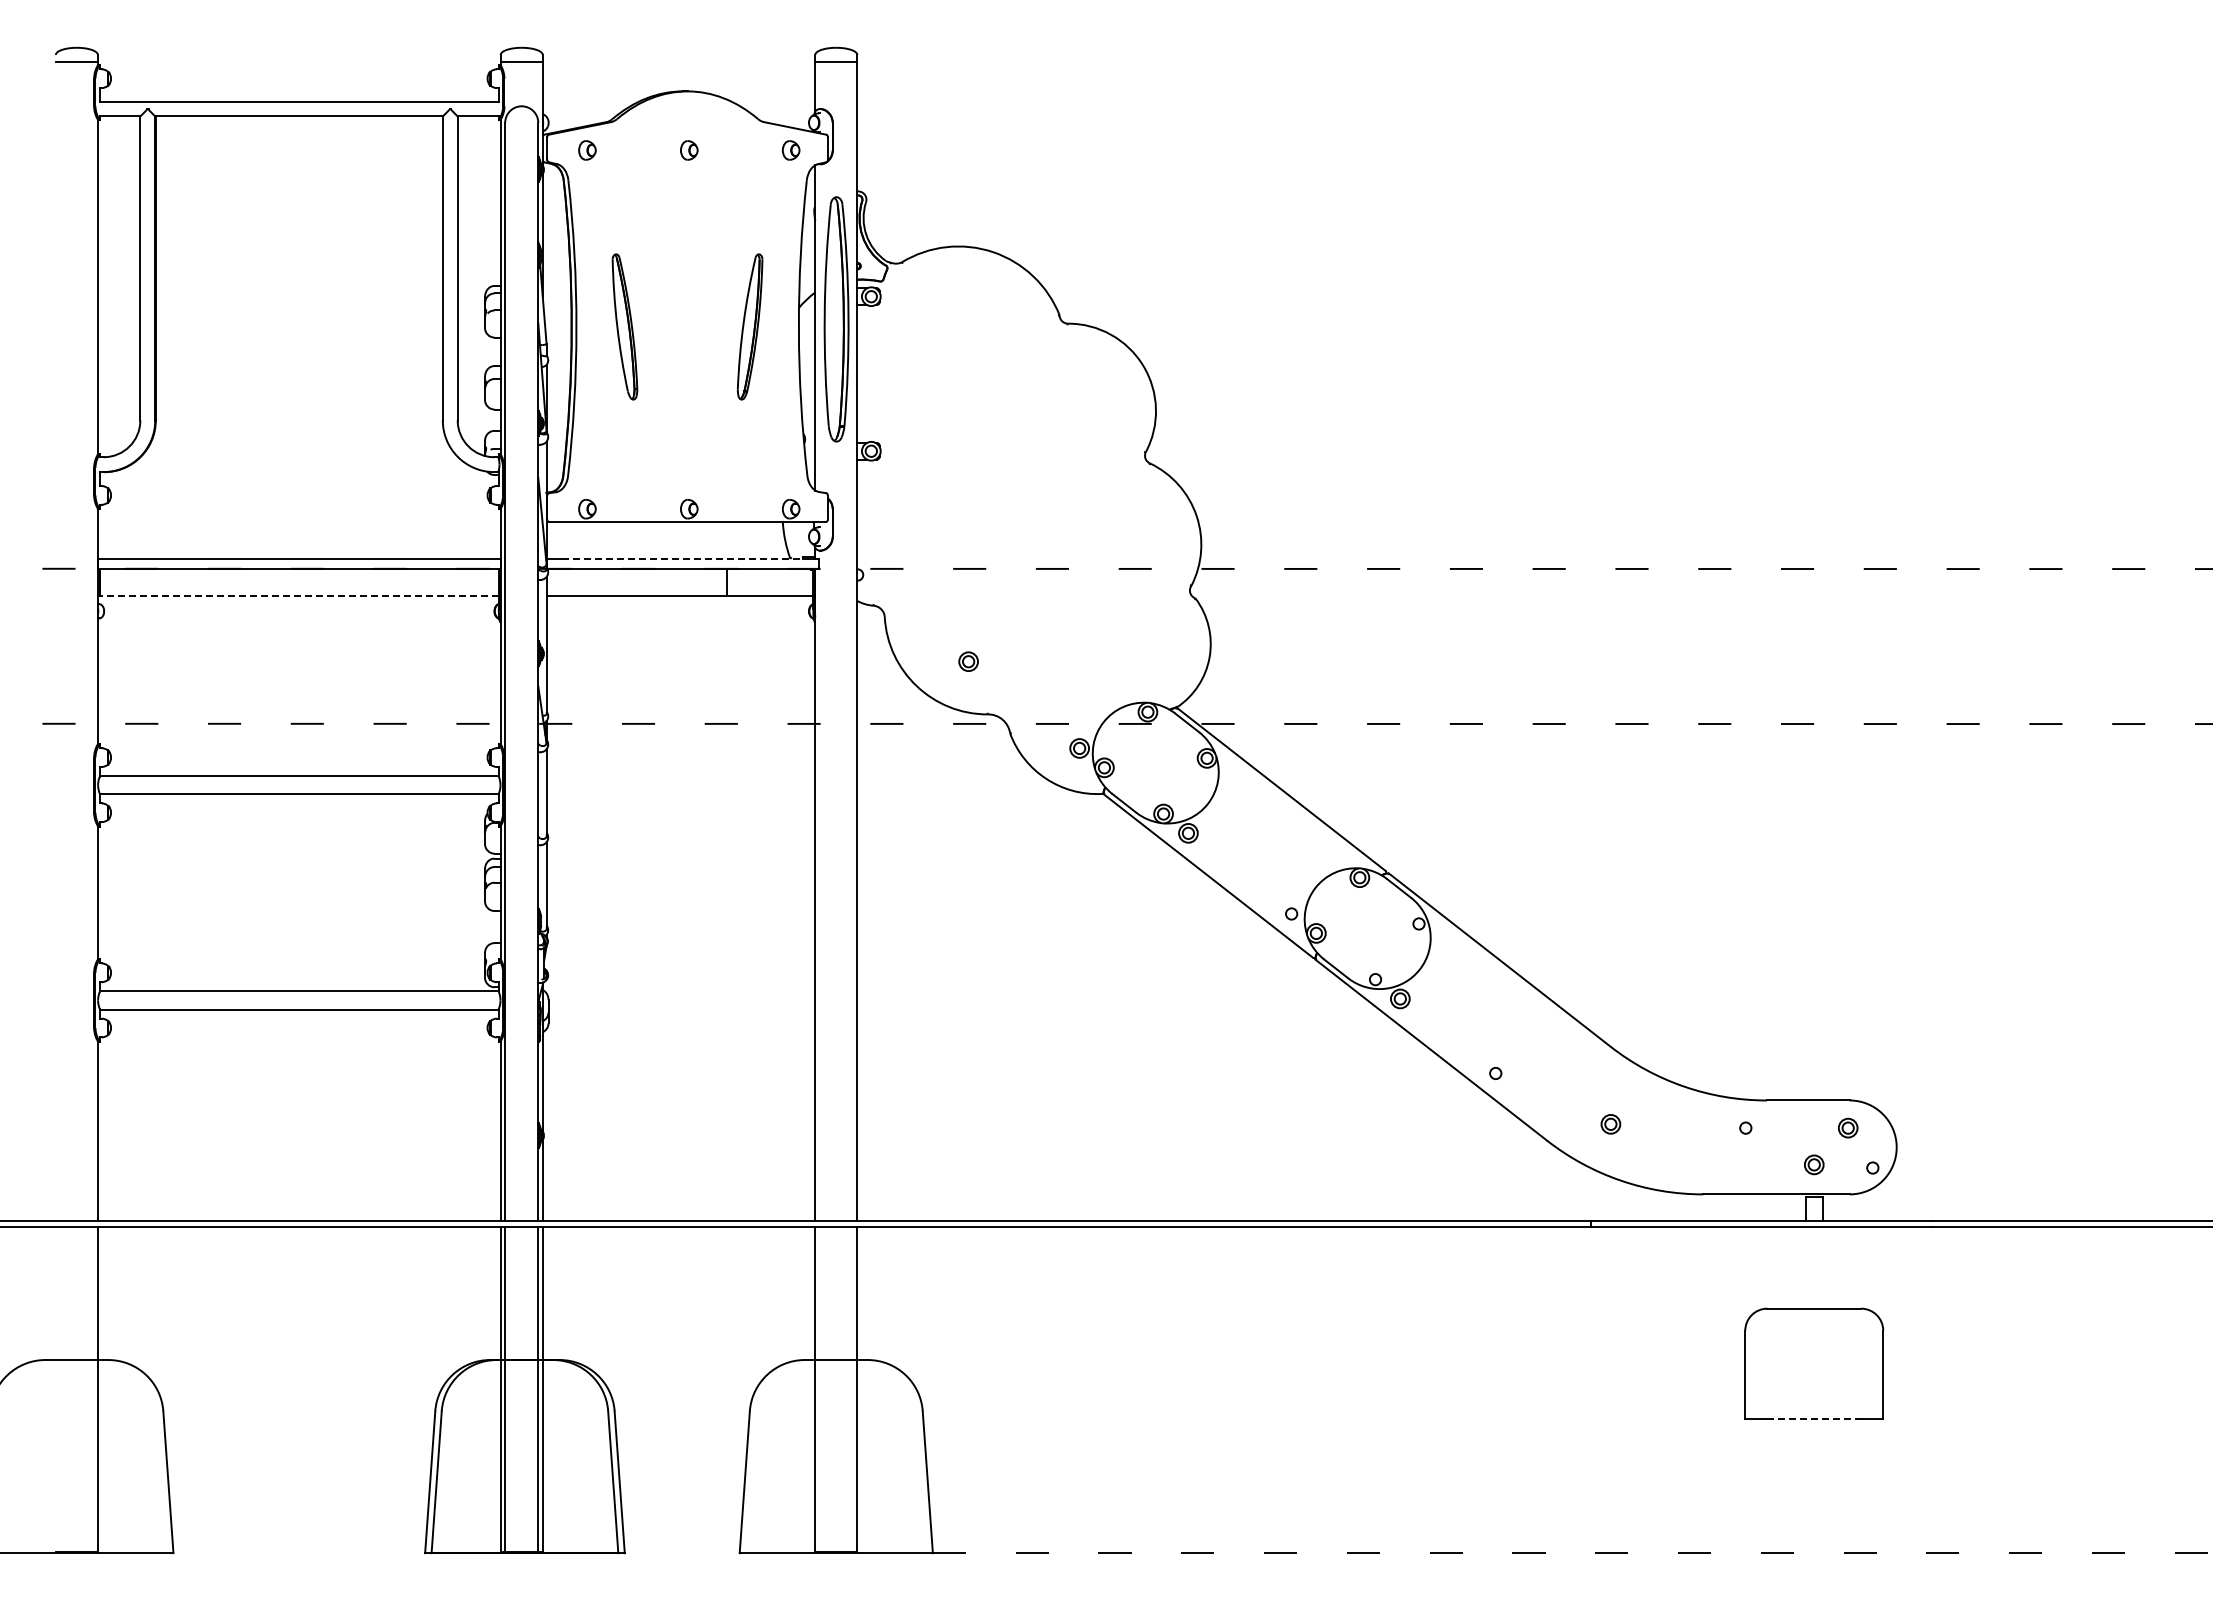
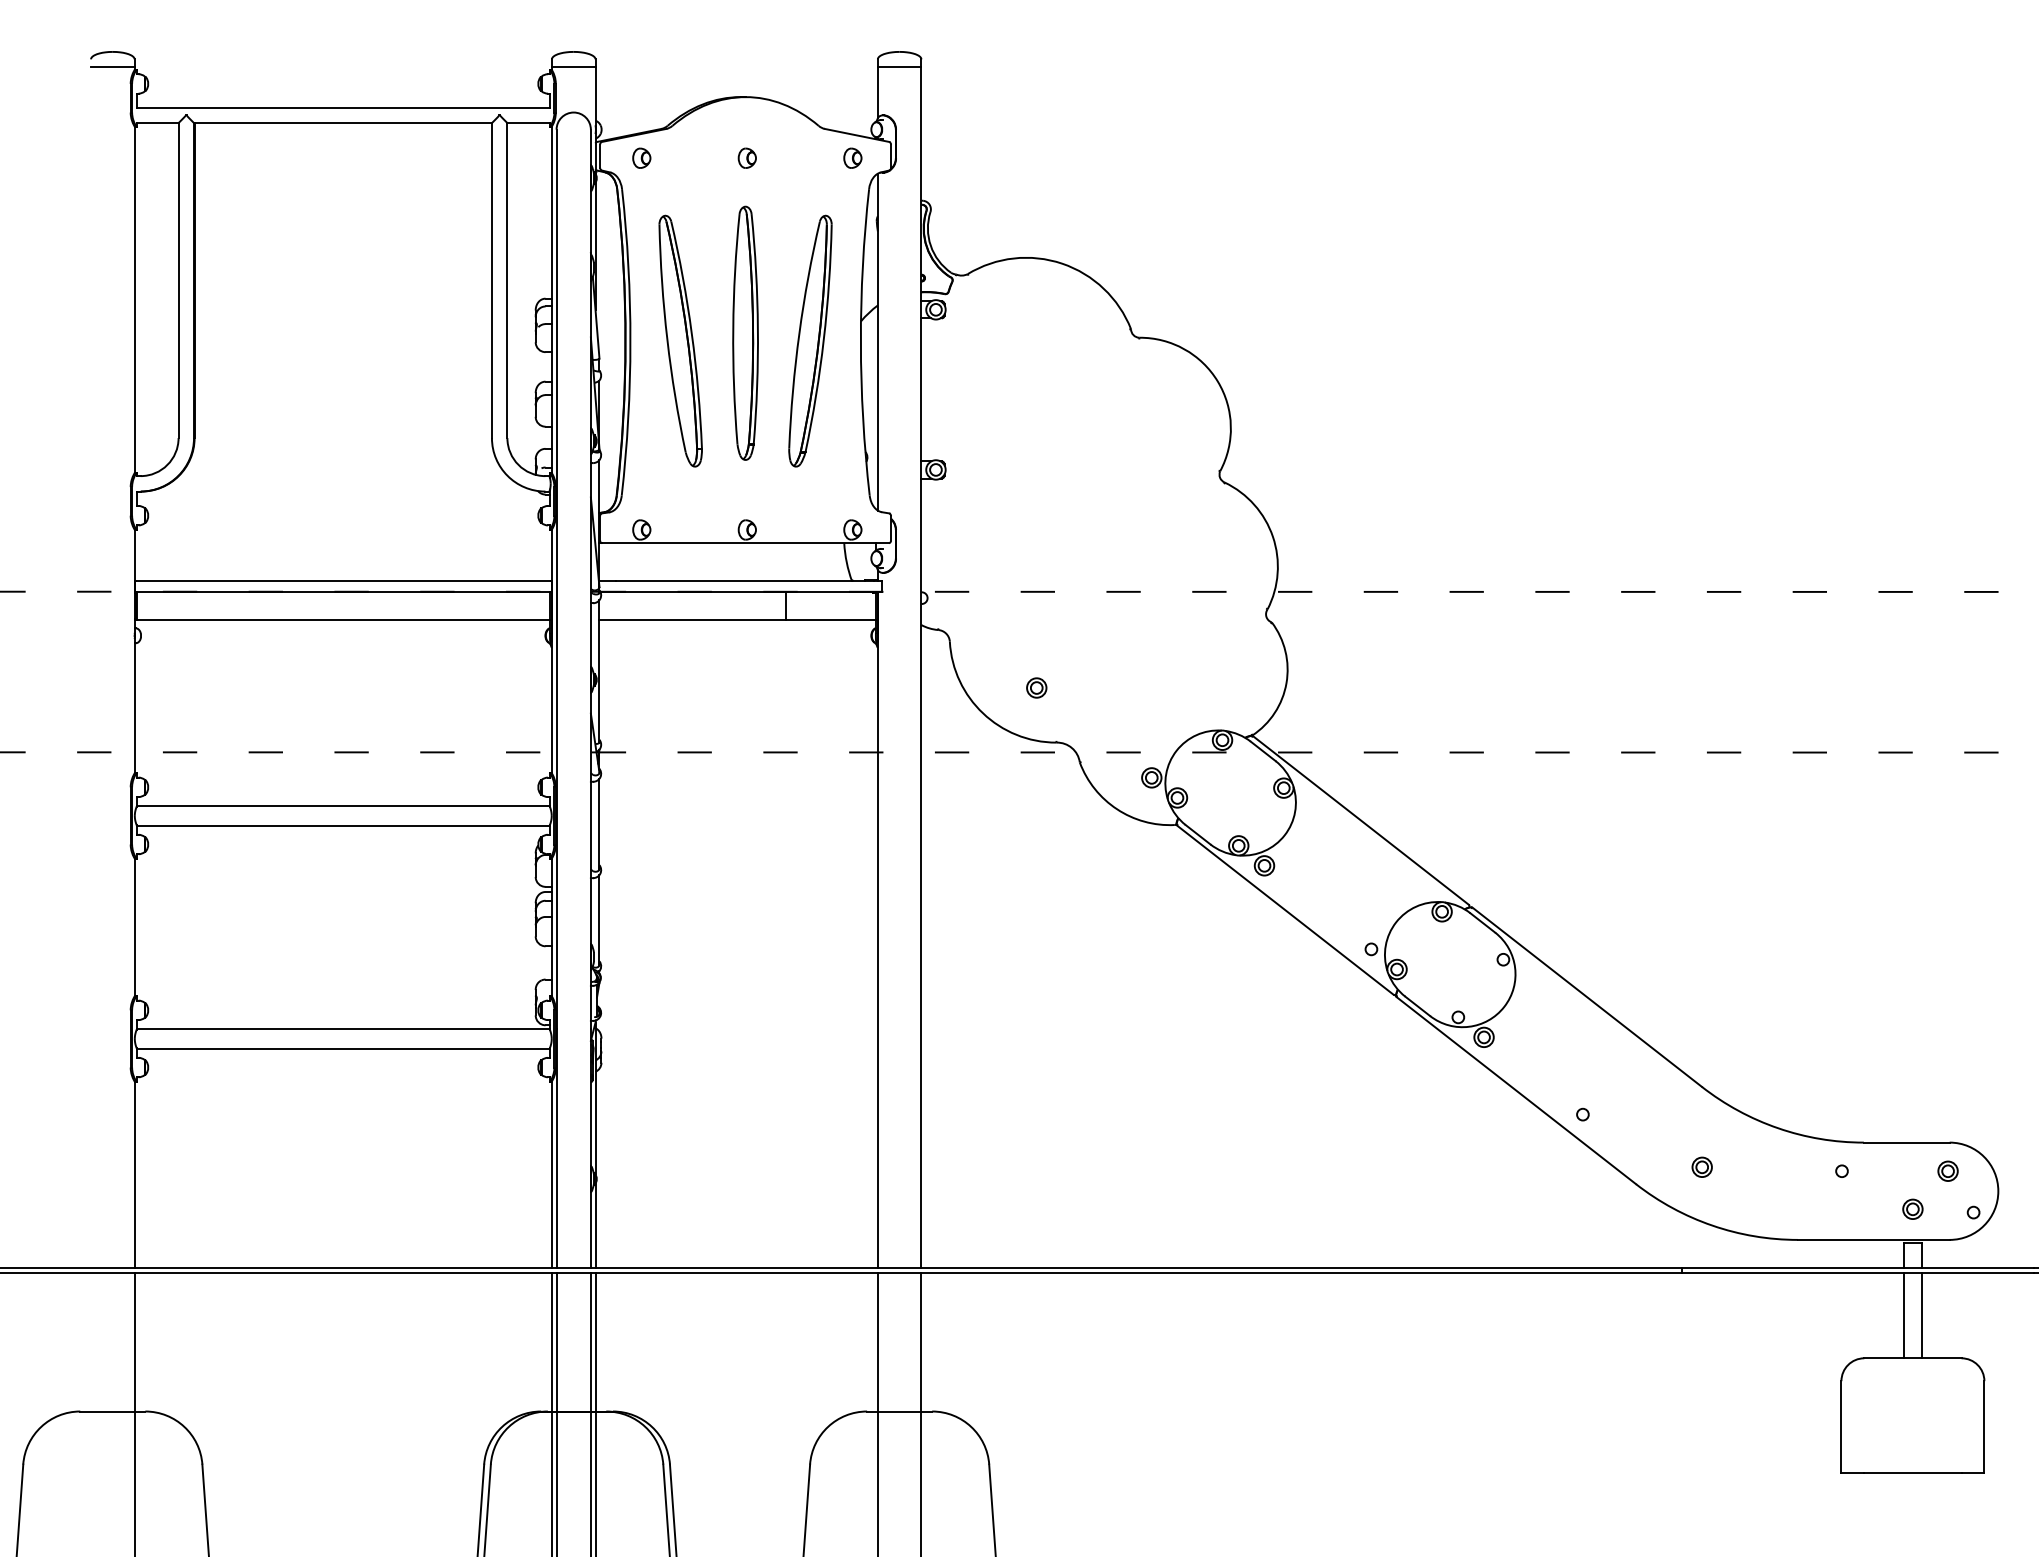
part: (836, 319) -> (745, 333), moved
part: (624, 326) -> (680, 340), size x1.67
part: (749, 326) -> (809, 340), size x1.67
line: (686, 558) -> (744, 581), dashed -> solid
line: (299, 596) -> (343, 620), dashed -> solid
line: (1805, 1267) -> (1903, 1315), added
line: (1822, 1267) -> (1921, 1315), added
line: (1814, 1419) -> (1913, 1473), dashed -> solid

